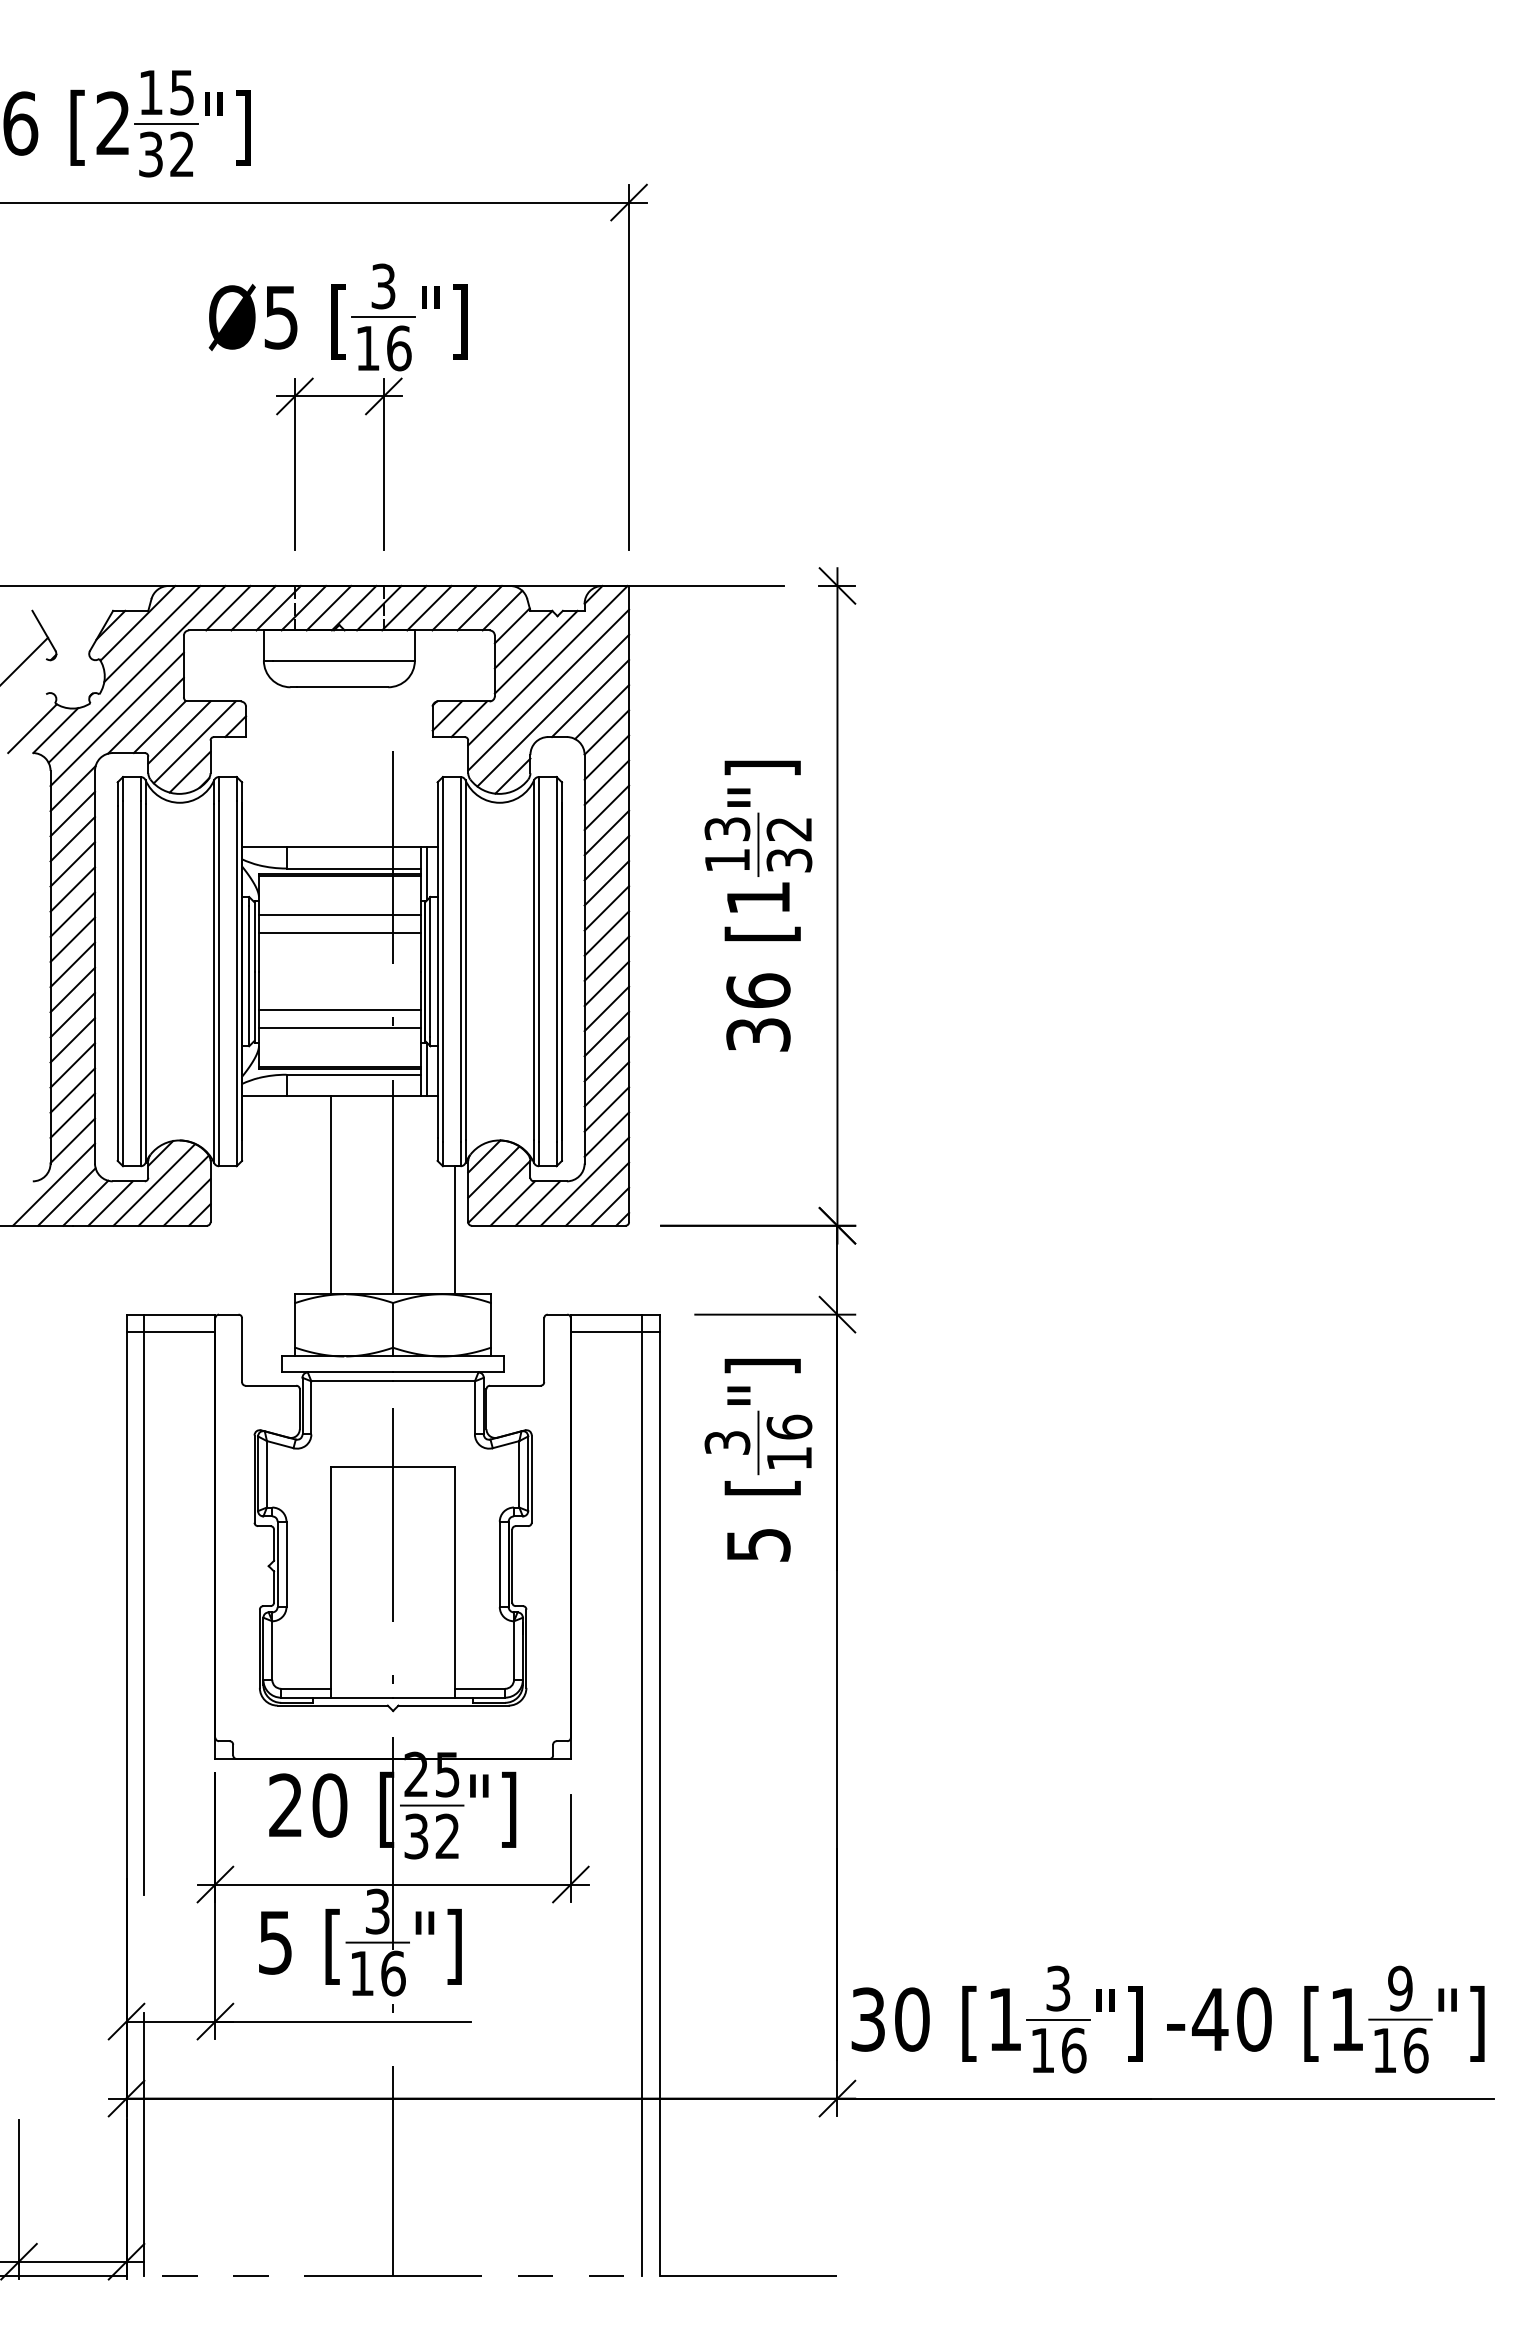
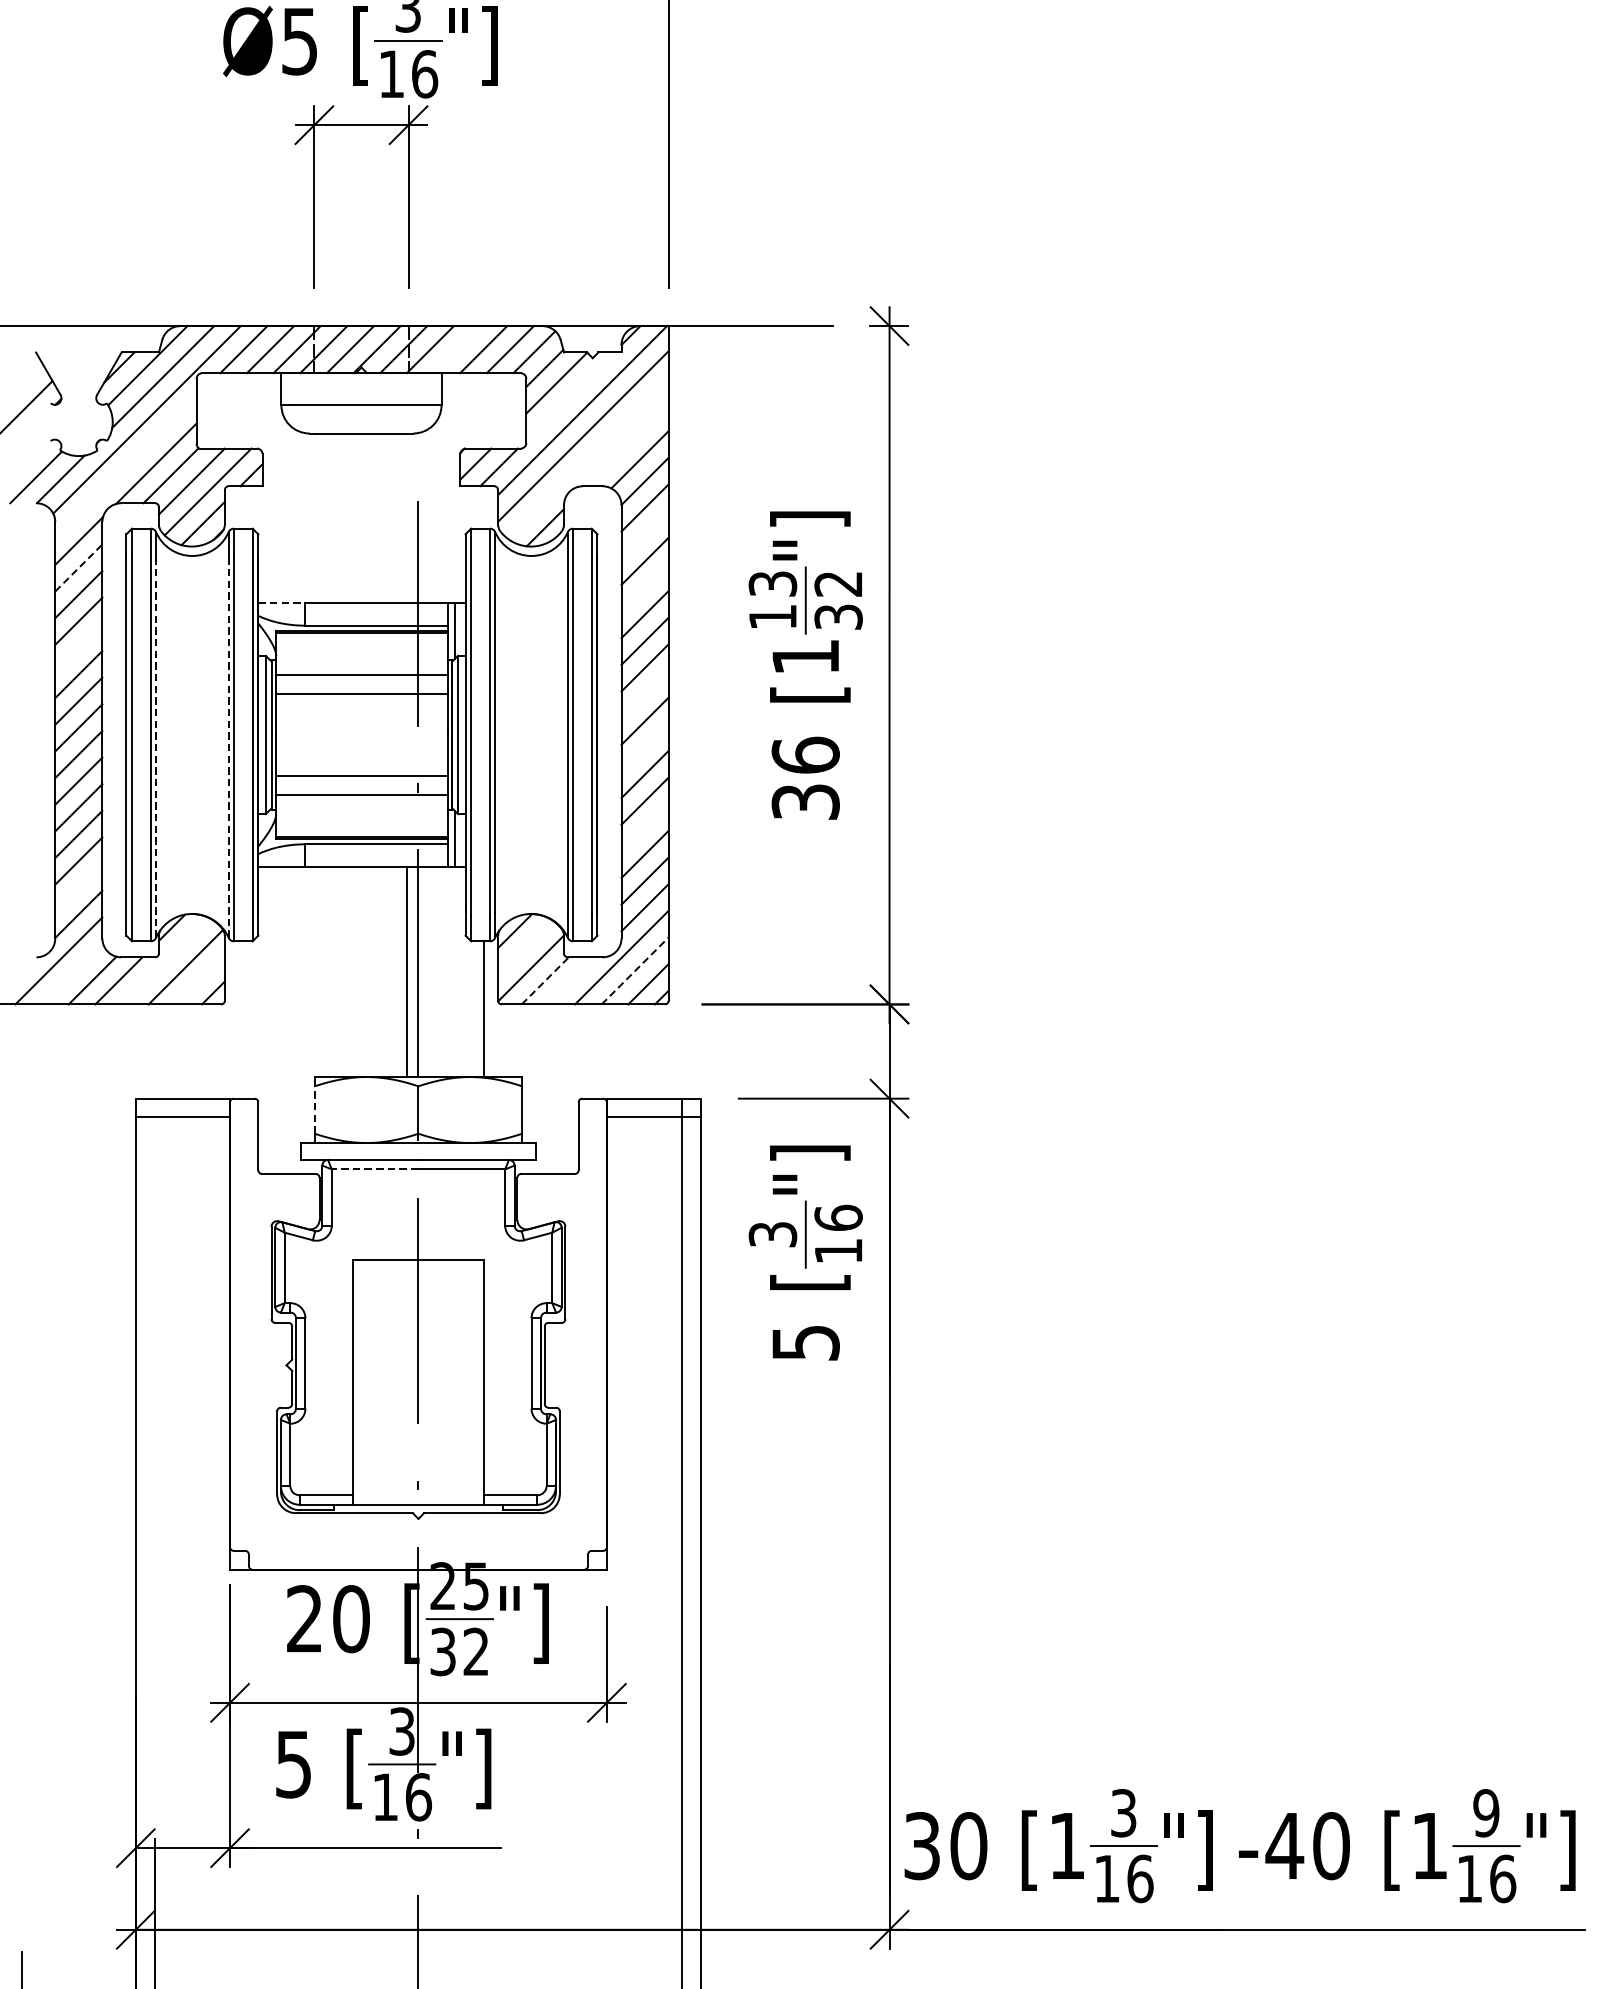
line: (429, 607) -> (457, 348), removed
line: (535, 651) -> (569, 395), removed
line: (590, 698) -> (627, 445), removed
line: (553, 710) -> (588, 458), removed
line: (116, 719) -> (125, 467), removed
line: (606, 782) -> (644, 534), removed
line: (73, 813) -> (79, 567), solid -> dashed
line: (606, 832) -> (644, 587), removed
line: (264, 847) -> (282, 603), solid -> dashed
line: (72, 889) -> (78, 647), removed
line: (606, 933) -> (644, 694), removed
line: (145, 983) -> (155, 747), solid -> dashed
line: (214, 983) -> (229, 747), solid -> dashed
line: (606, 983) -> (644, 747), removed
line: (606, 1058) -> (644, 827), removed
line: (72, 1115) -> (78, 887), removed
line: (493, 1171) -> (524, 946), removed
line: (154, 1184) -> (165, 960), removed
line: (597, 1194) -> (635, 971), solid -> dashed
line: (330, 1195) -> (406, 972), moved
line: (66, 1196) -> (72, 973), removed
line: (186, 1202) -> (199, 979), removed
line: (513, 1203) -> (546, 980), solid -> dashed
line: (537, 1203) -> (571, 980), removed
line: (295, 1324) -> (314, 1109), solid -> dashed
line: (352, 1381) -> (375, 1169), solid -> dashed
line: (144, 1604) -> (154, 1405), removed

